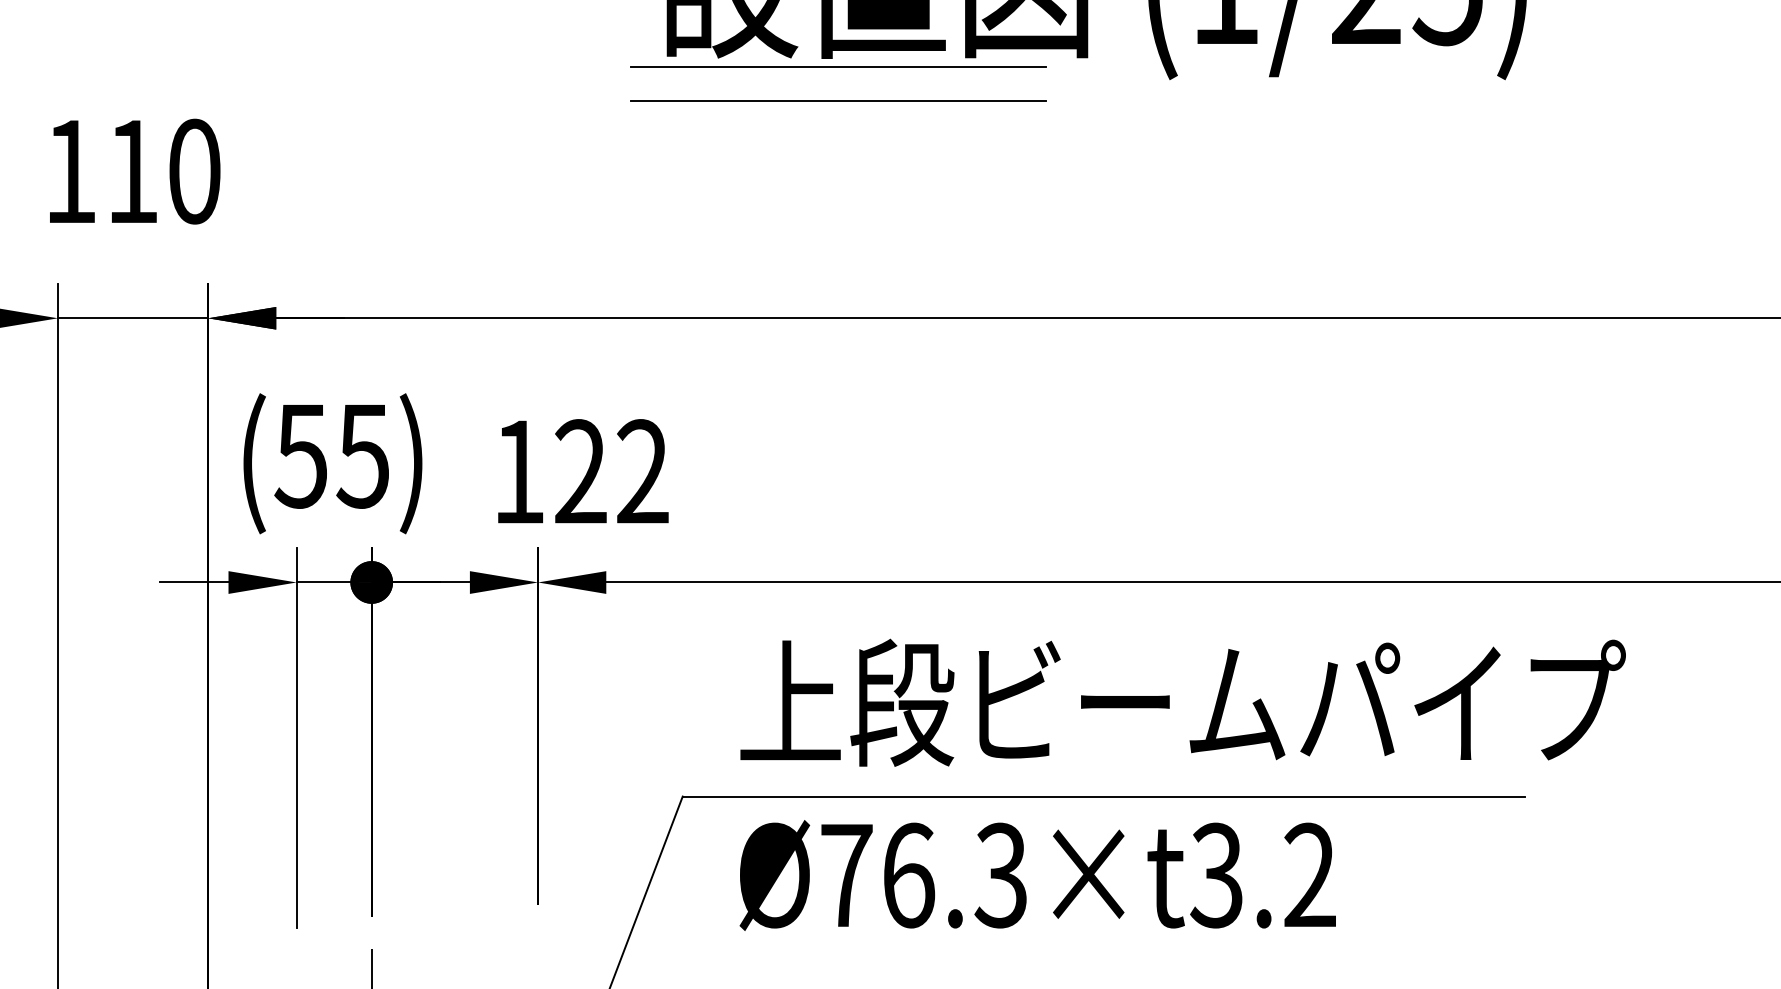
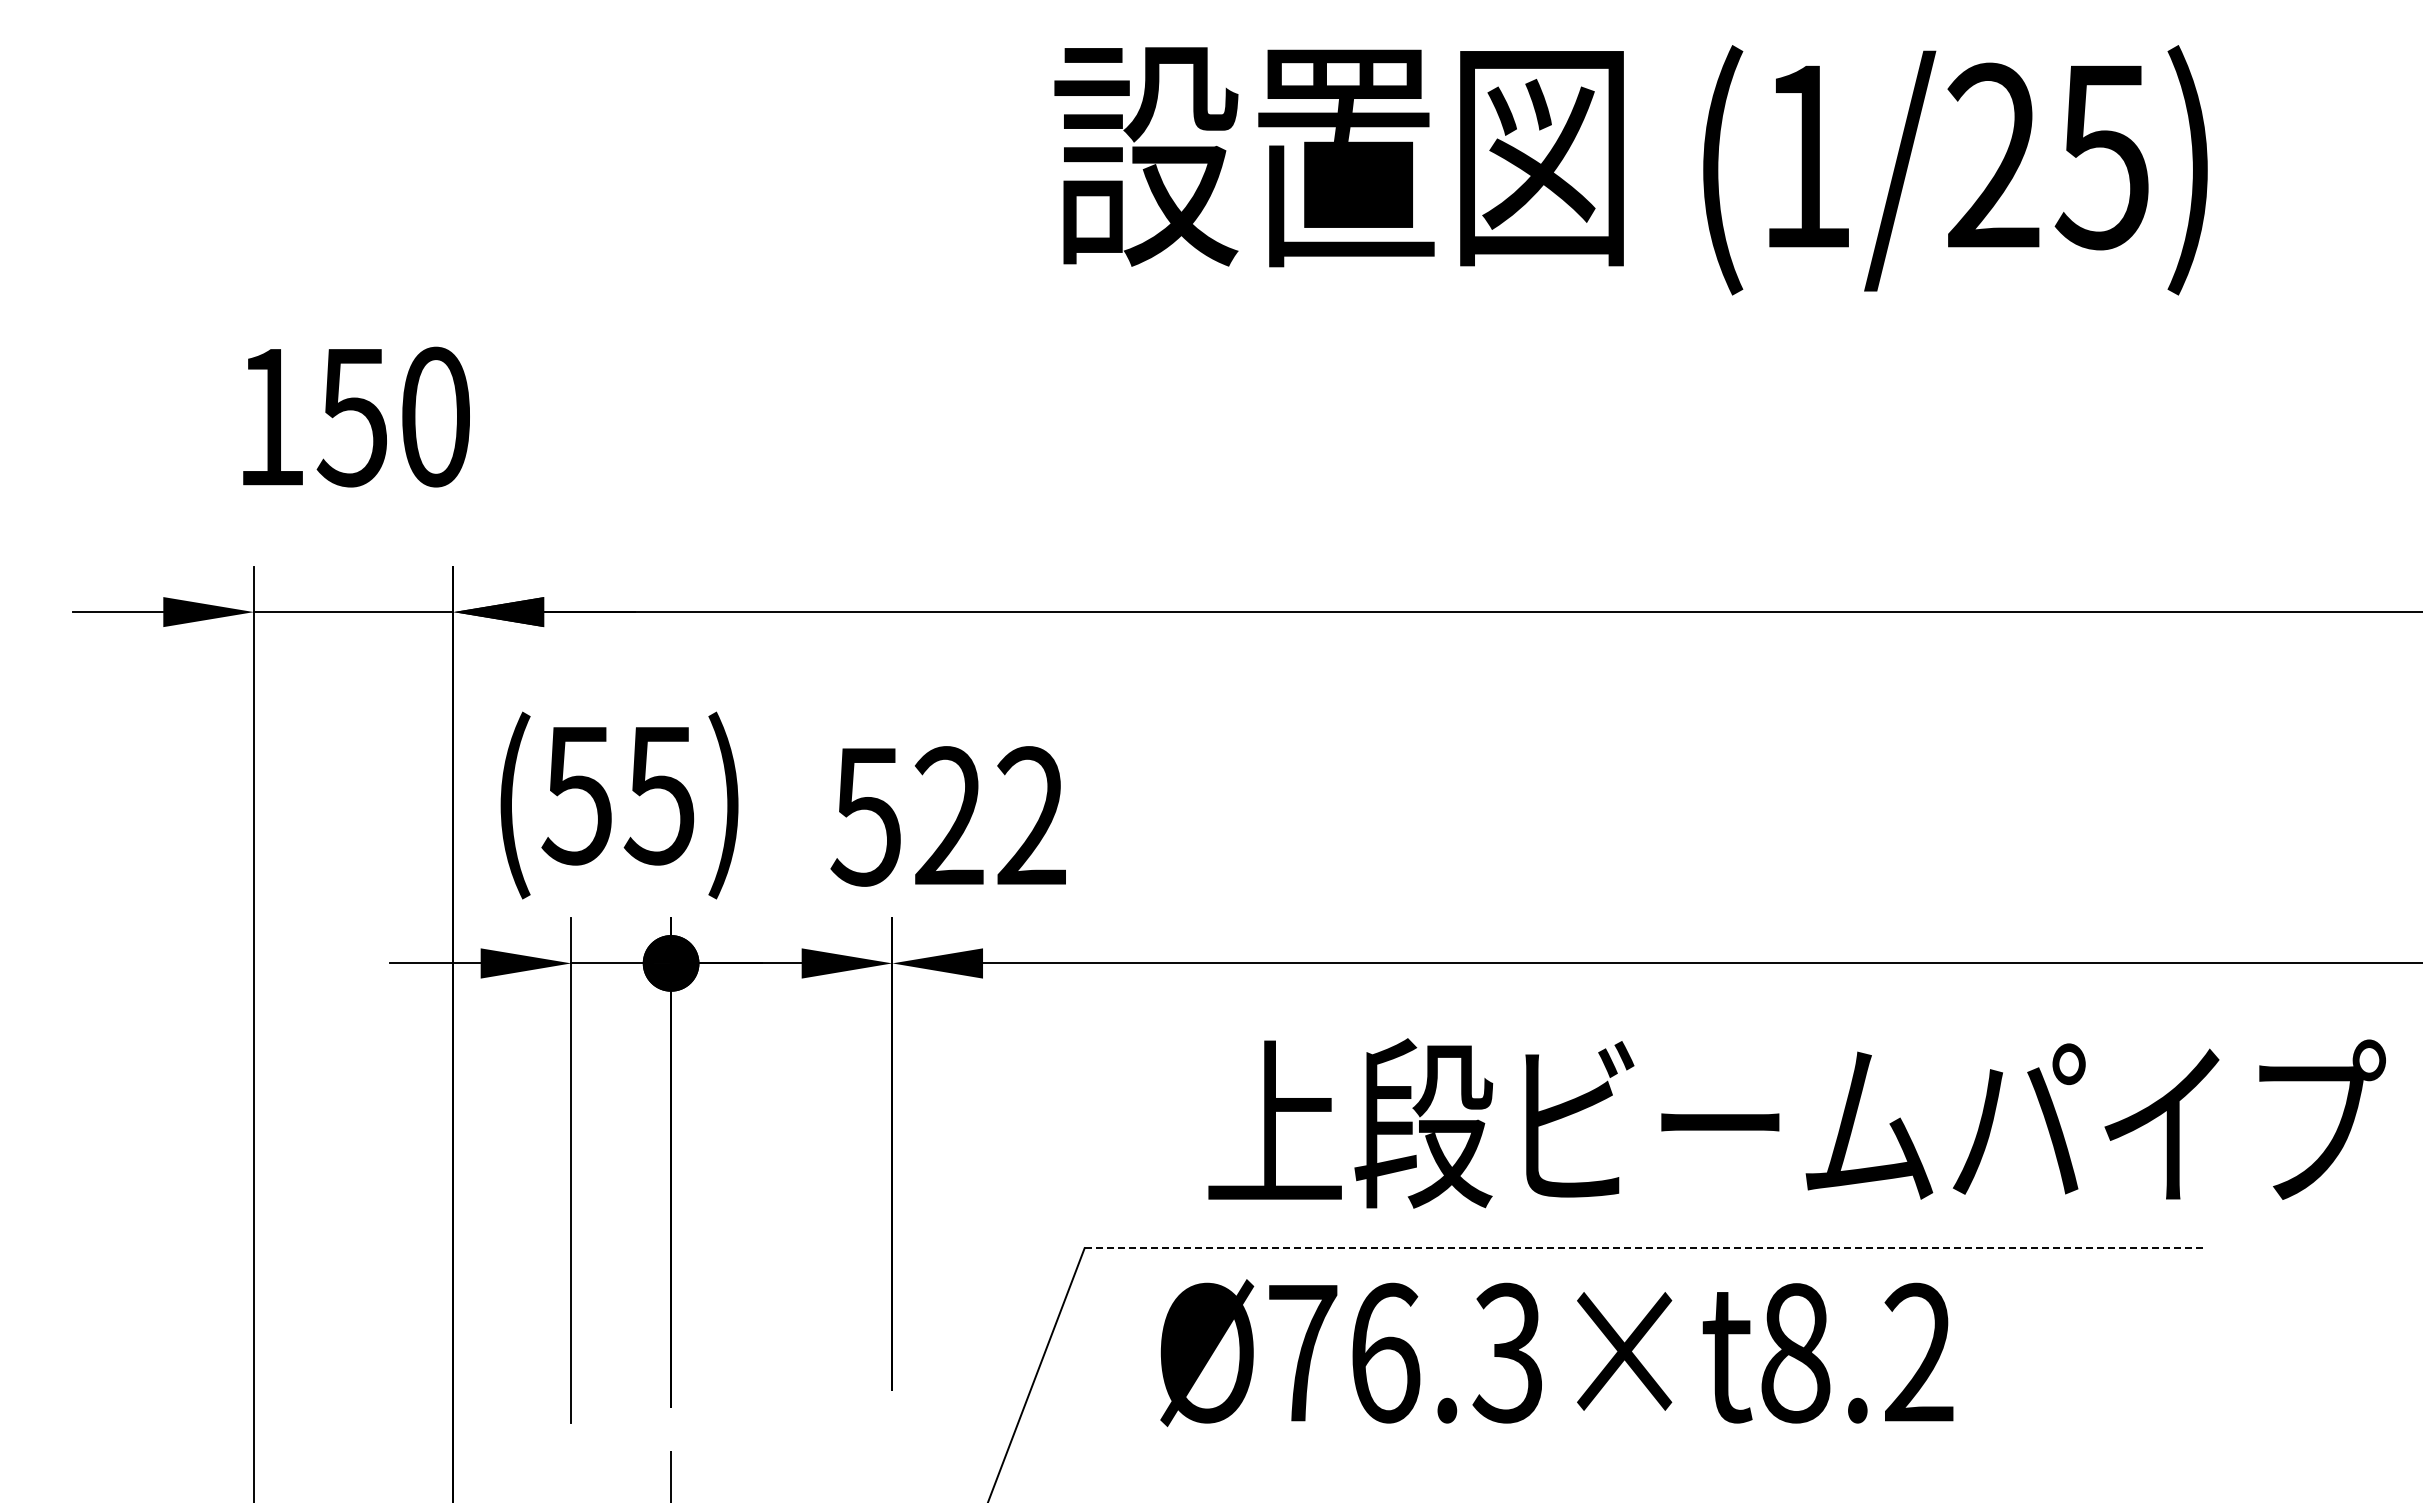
line: (838, 66) -> (1291, 277), removed
line: (838, 100) -> (1291, 322), removed
text: (131, 172) -> (351, 418), 110 -> 150
text: (517, 472) -> (865, 817), 122 -> 522
text: (1182, 702) -> (1796, 1123), moved
line: (1104, 796) -> (1645, 1248), solid -> dashed
text: (1216, 875) -> (1794, 1352), Ø76.3×t3.2 -> Ø76.3×t8.2

